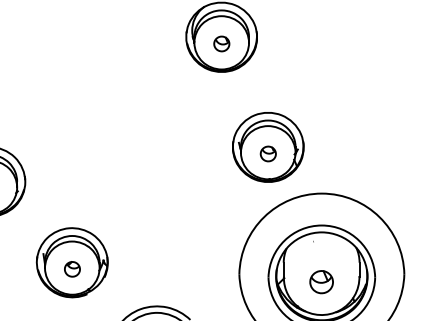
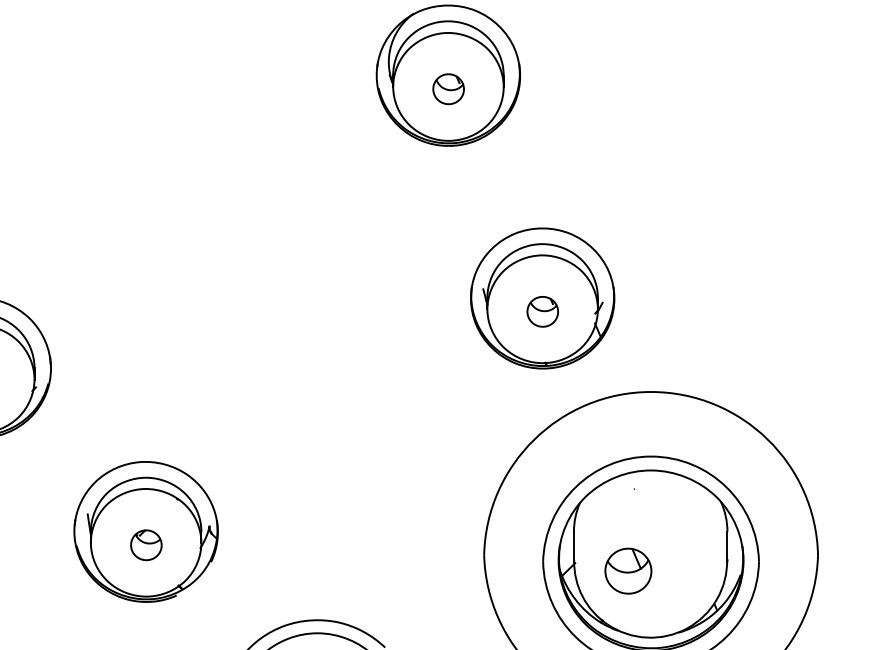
part: (321, 282) -> (628, 571), moved

